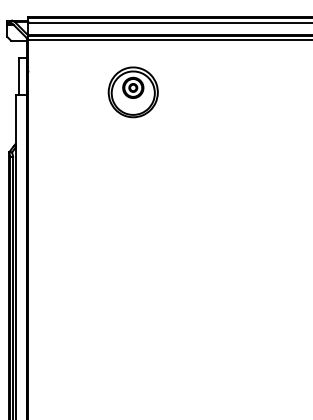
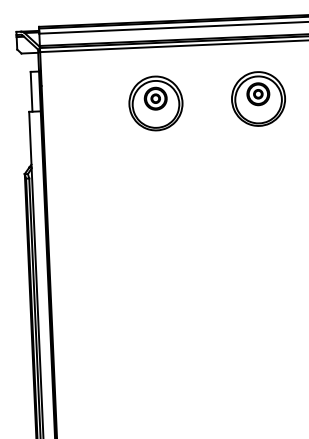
part: (227, 92) -> (257, 99), added

